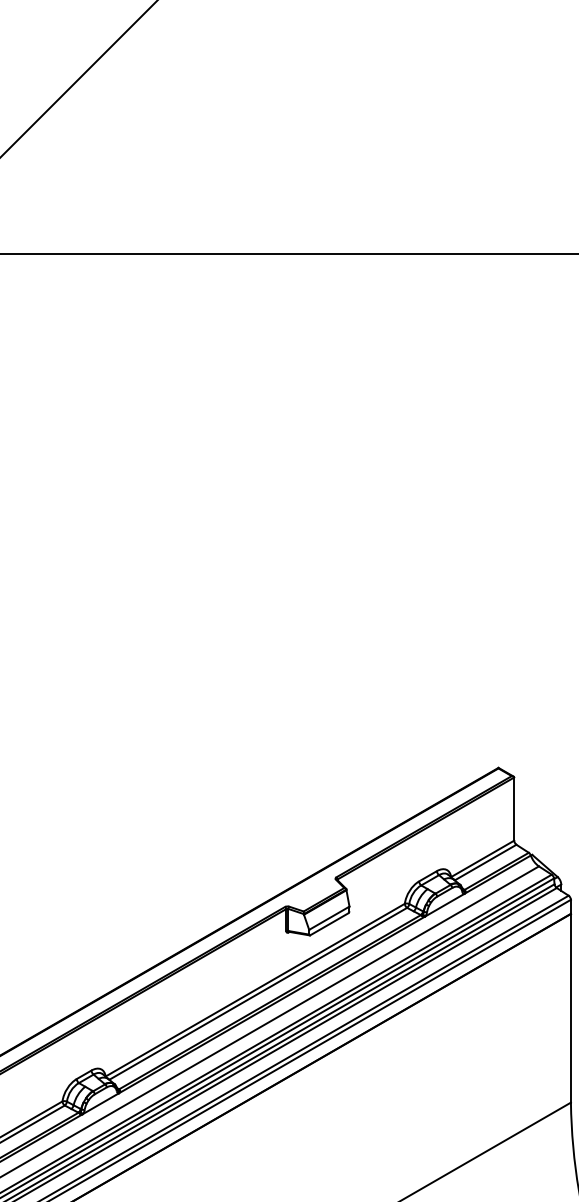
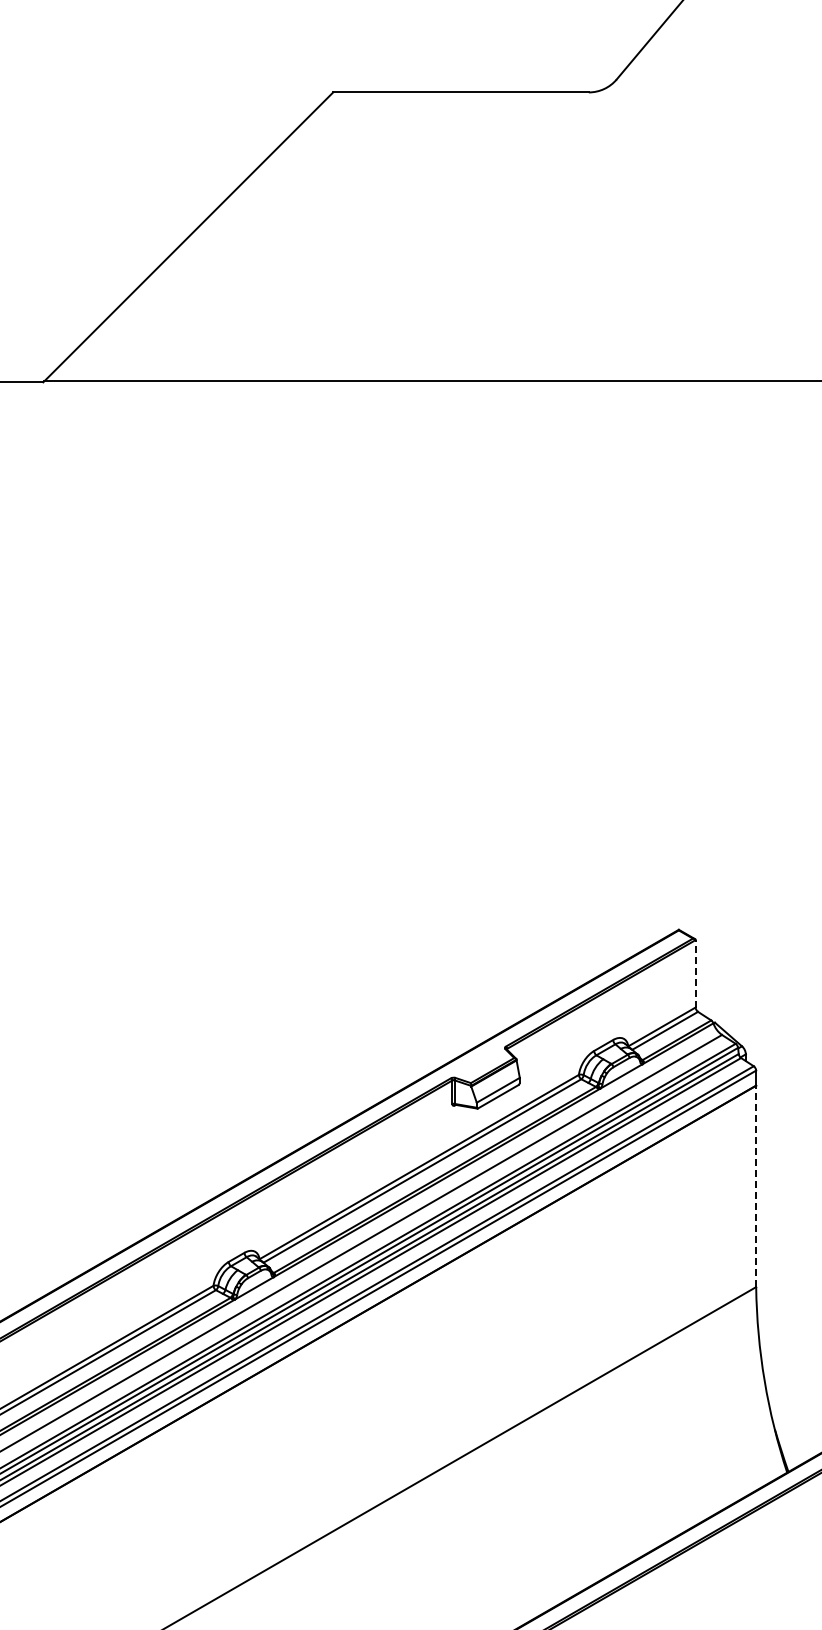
line: (514, 808) -> (695, 973), solid -> dashed
line: (571, 1008) -> (756, 1186), solid -> dashed

